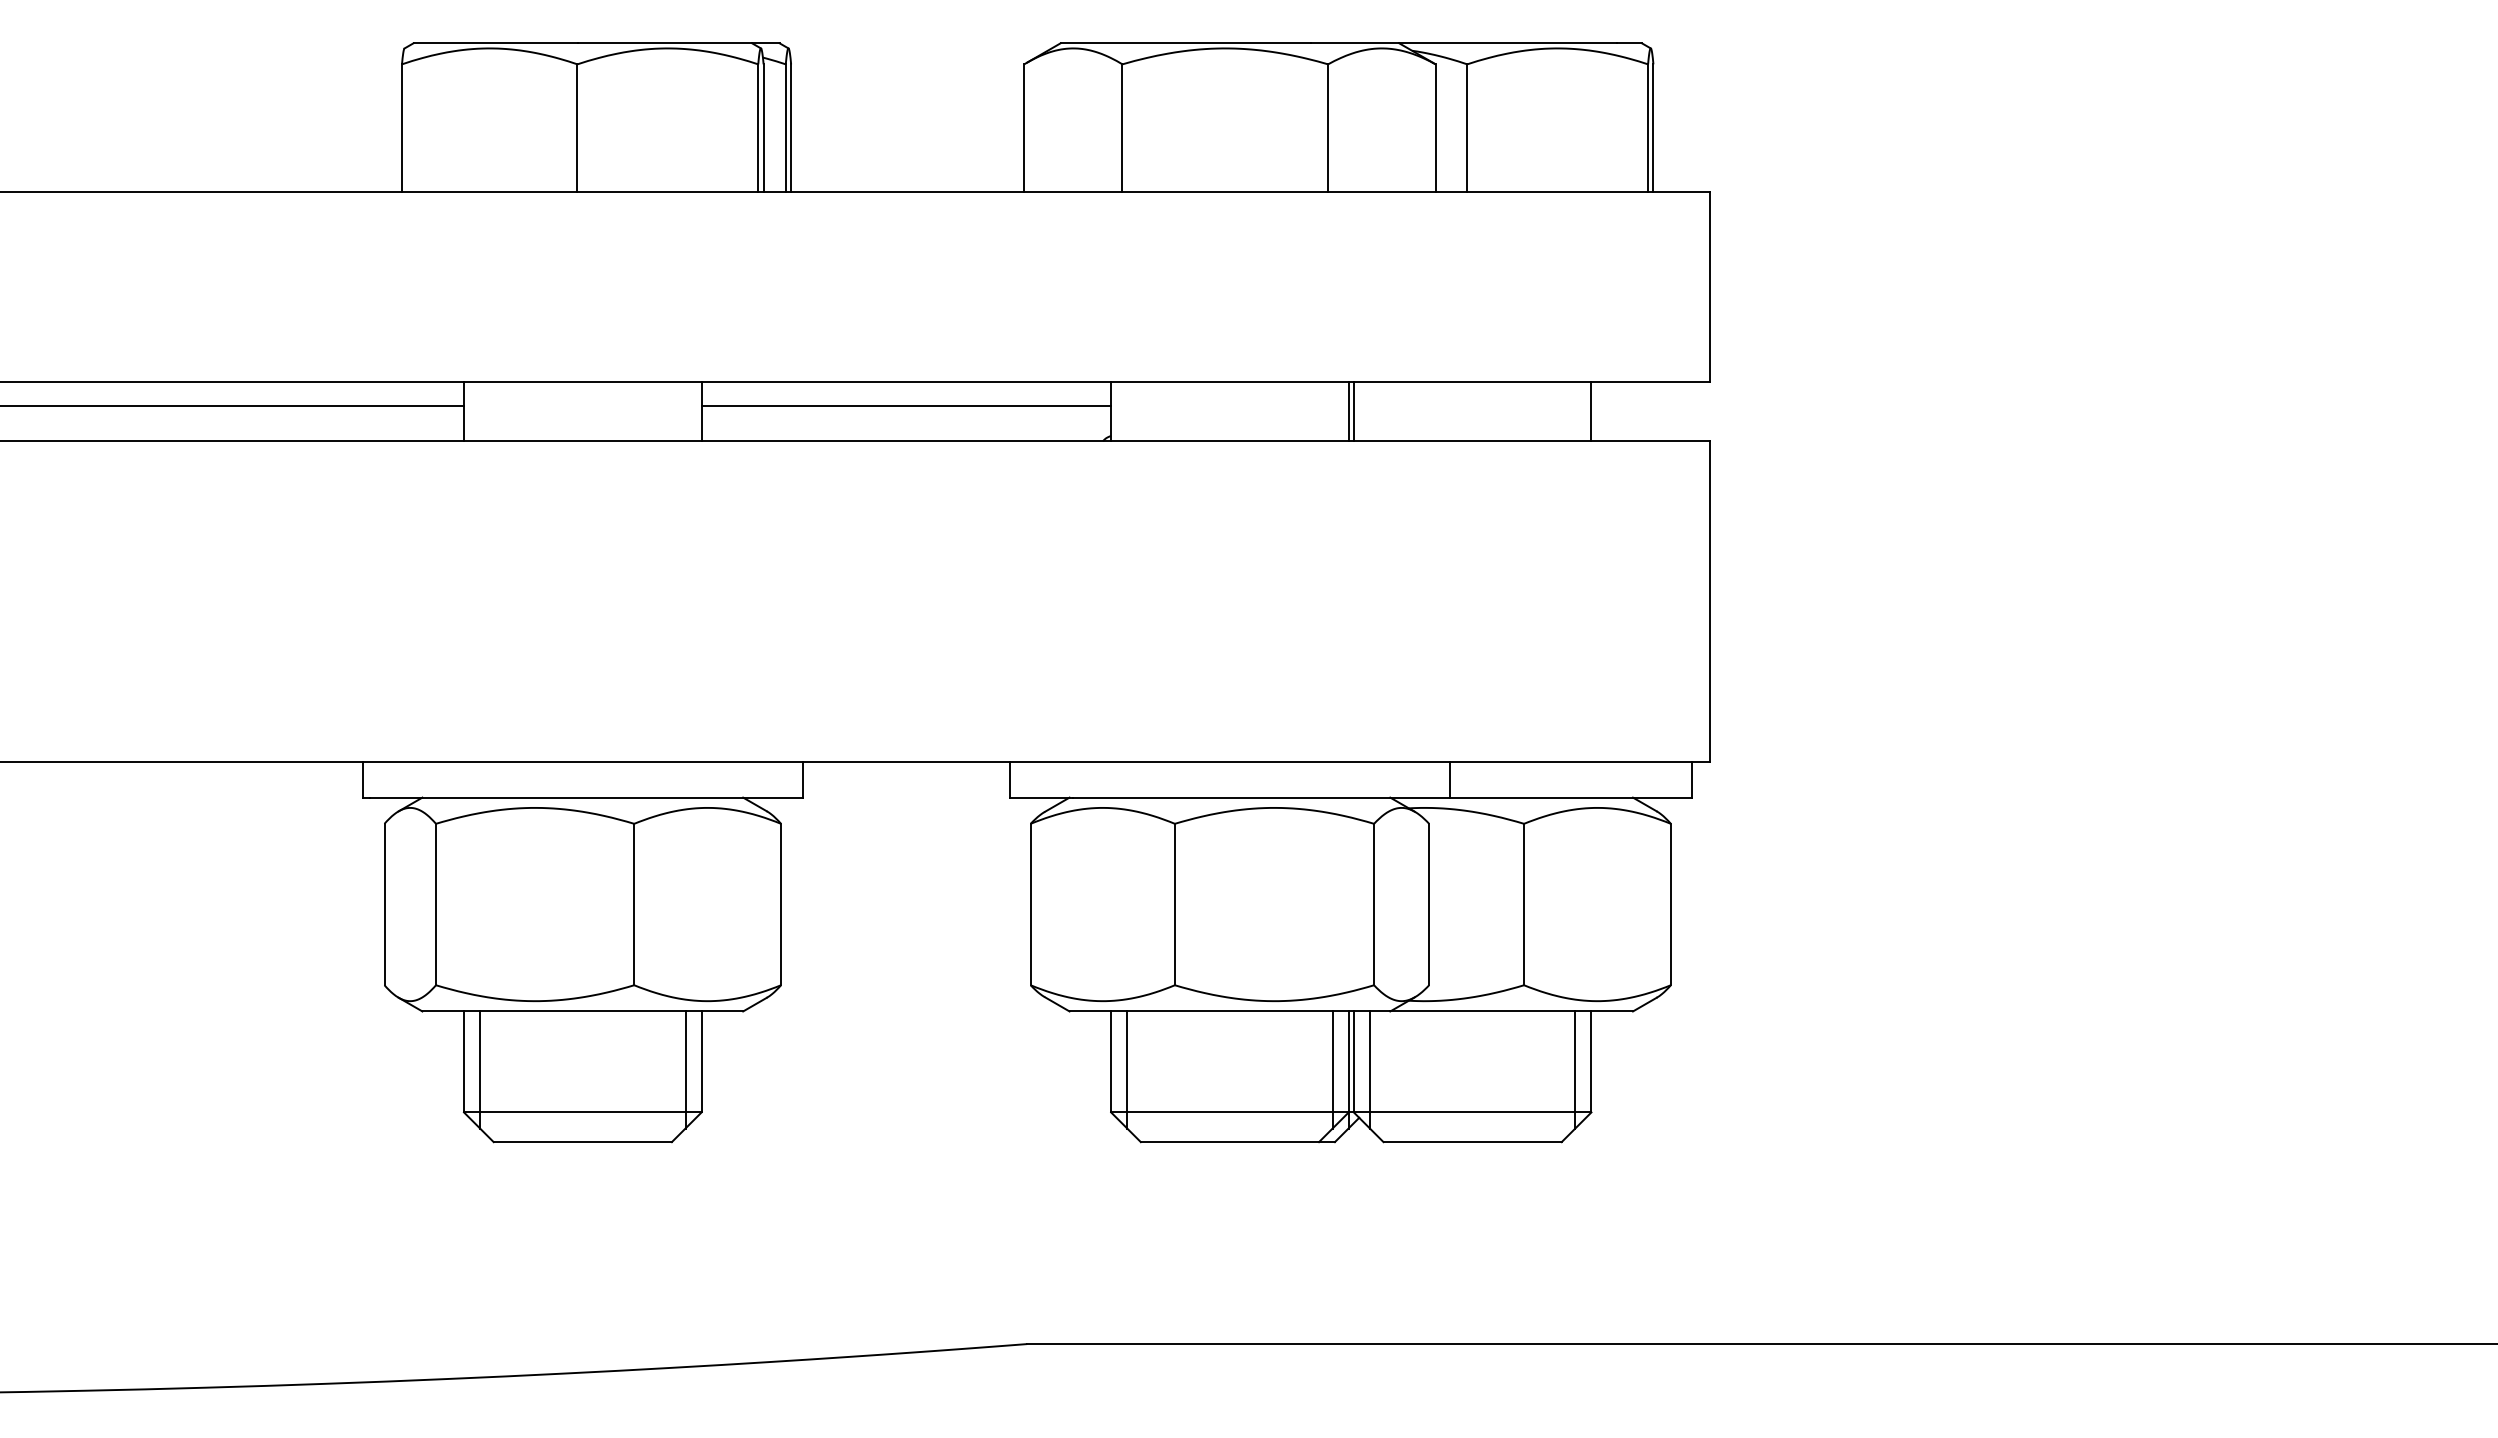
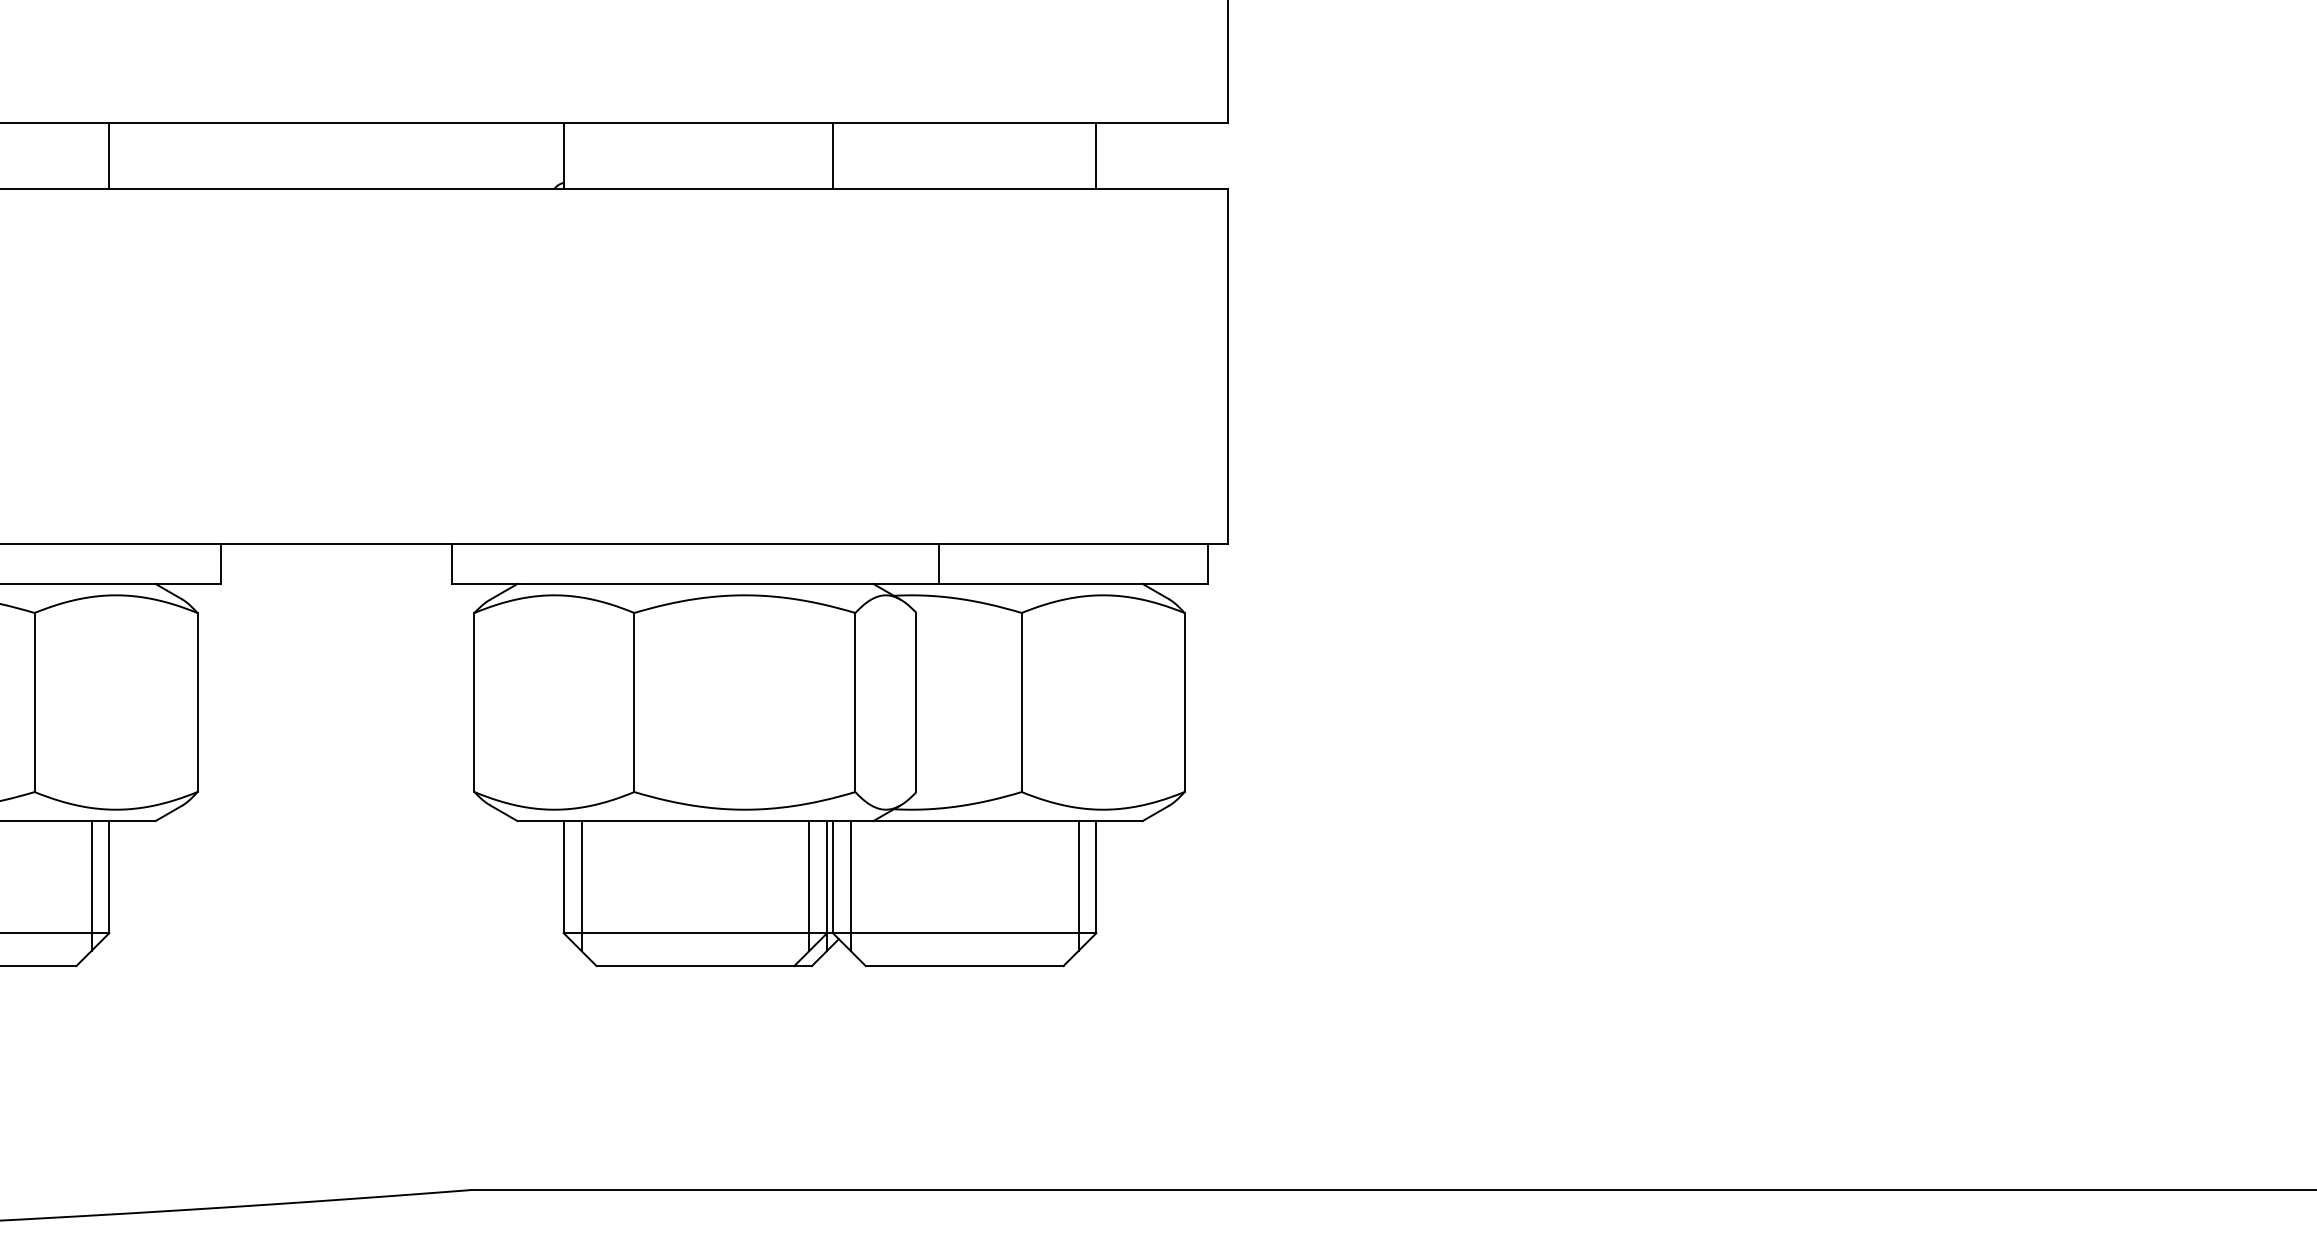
line: (906, 405) -> (336, 148), removed
line: (1348, 411) -> (826, 155), removed

